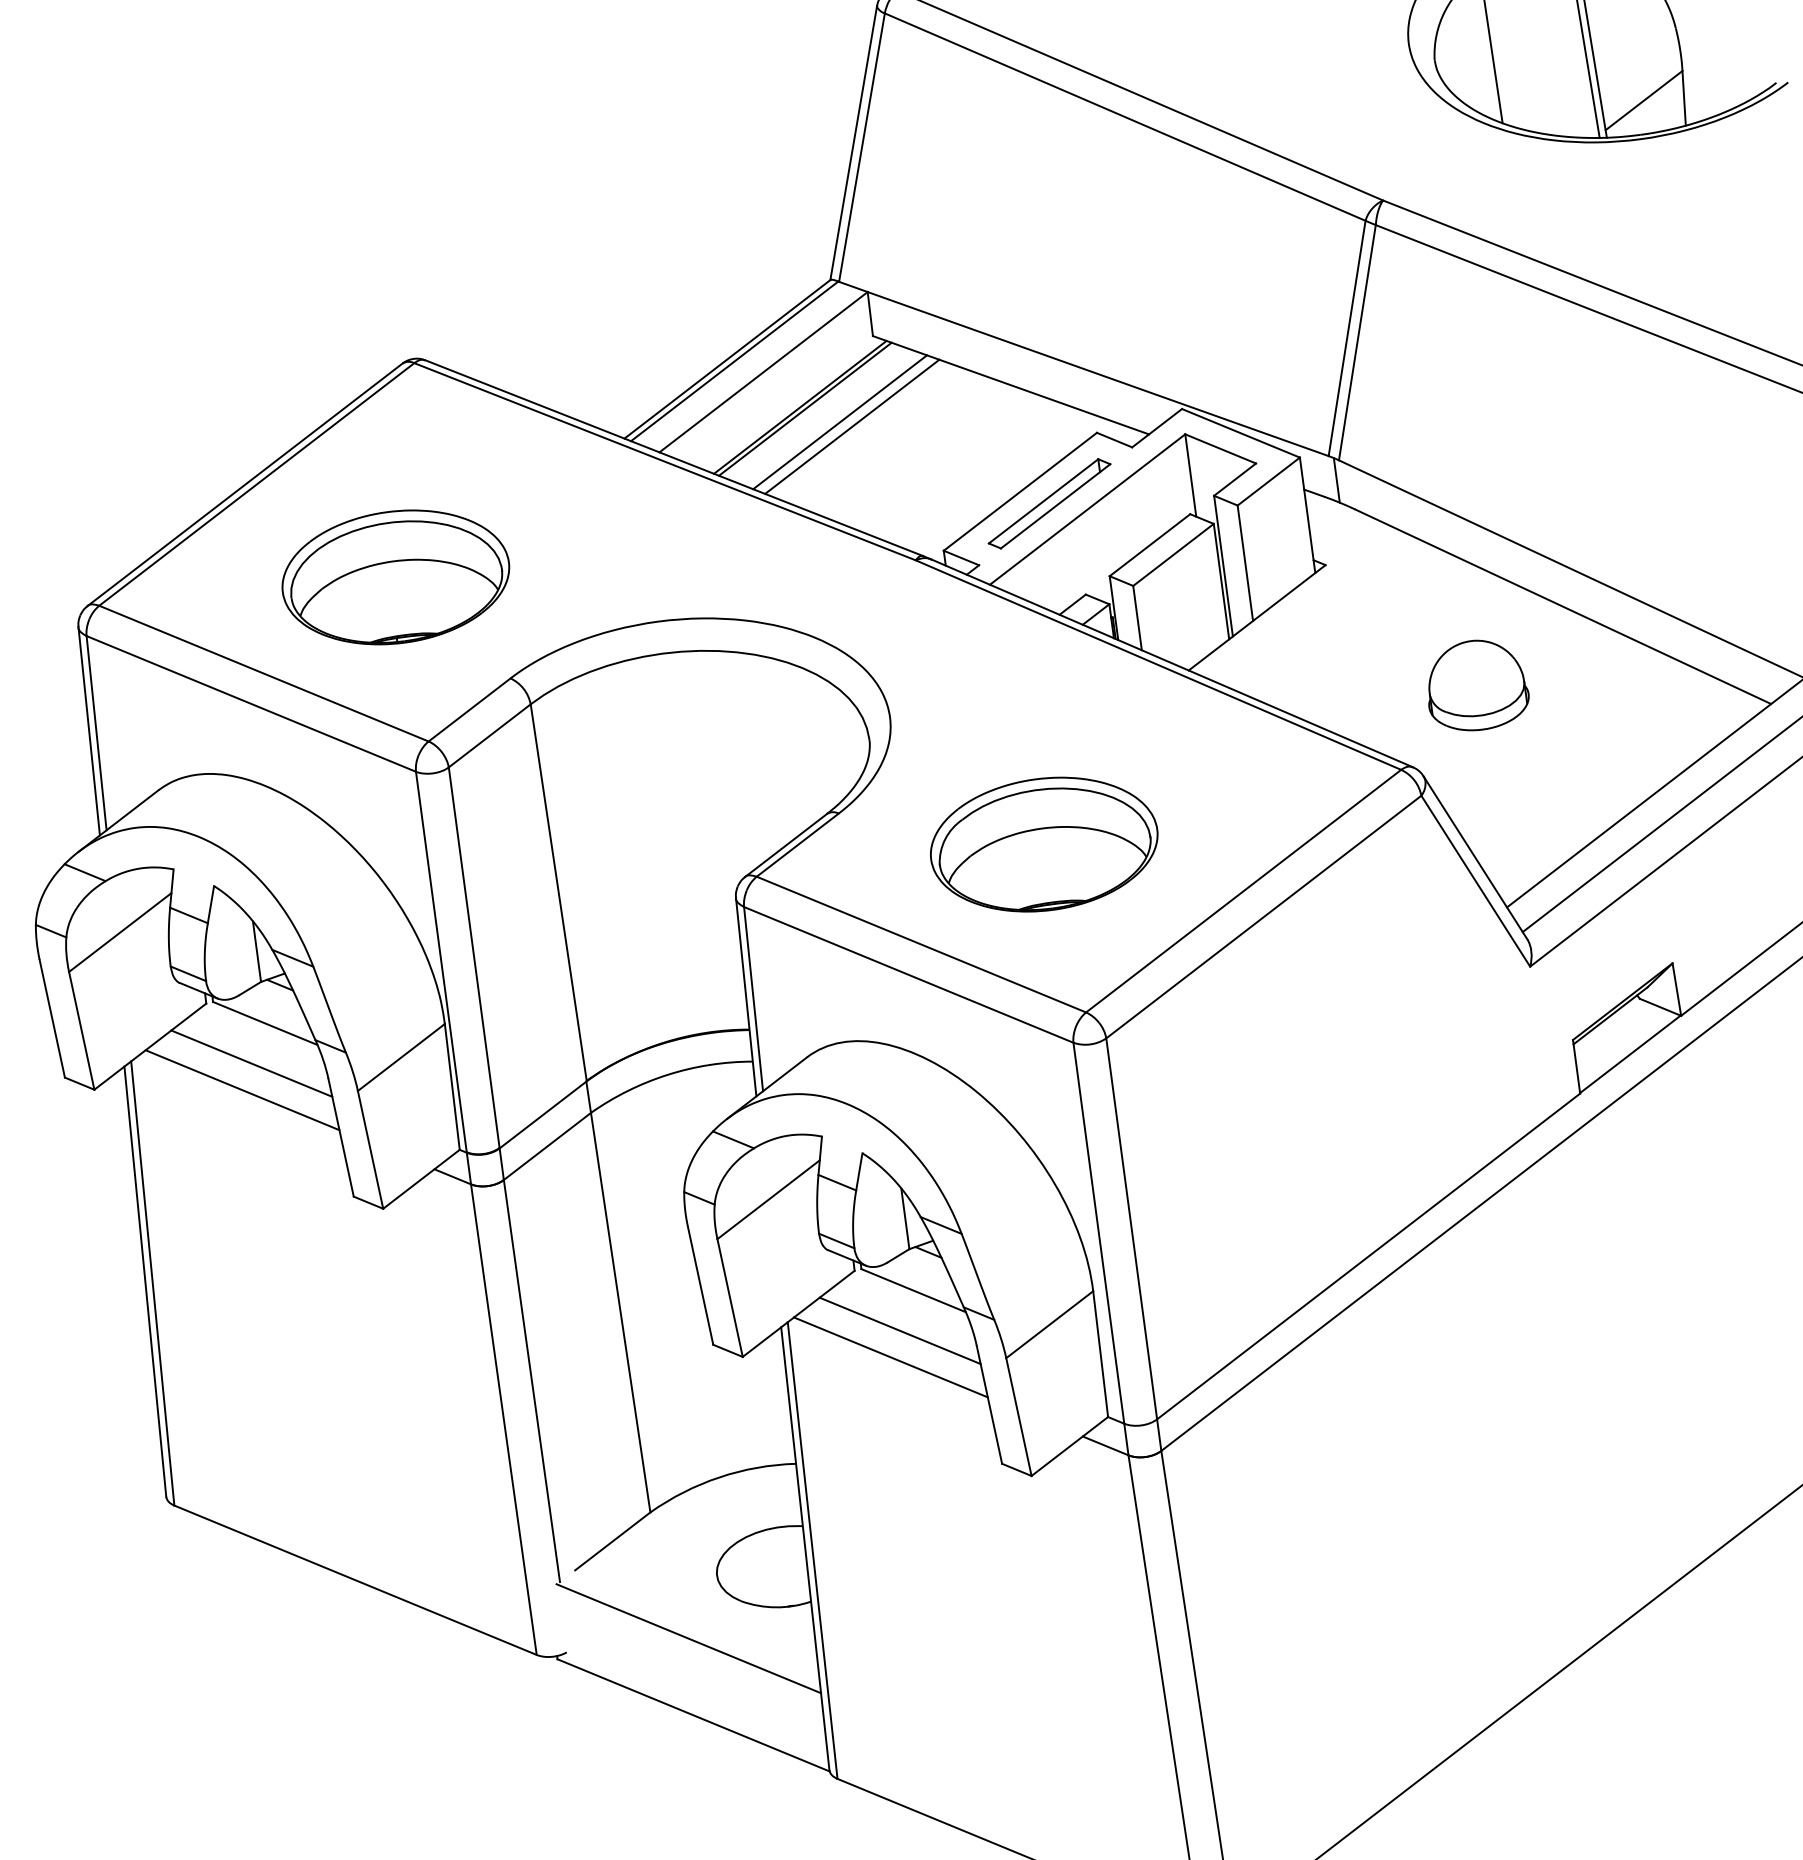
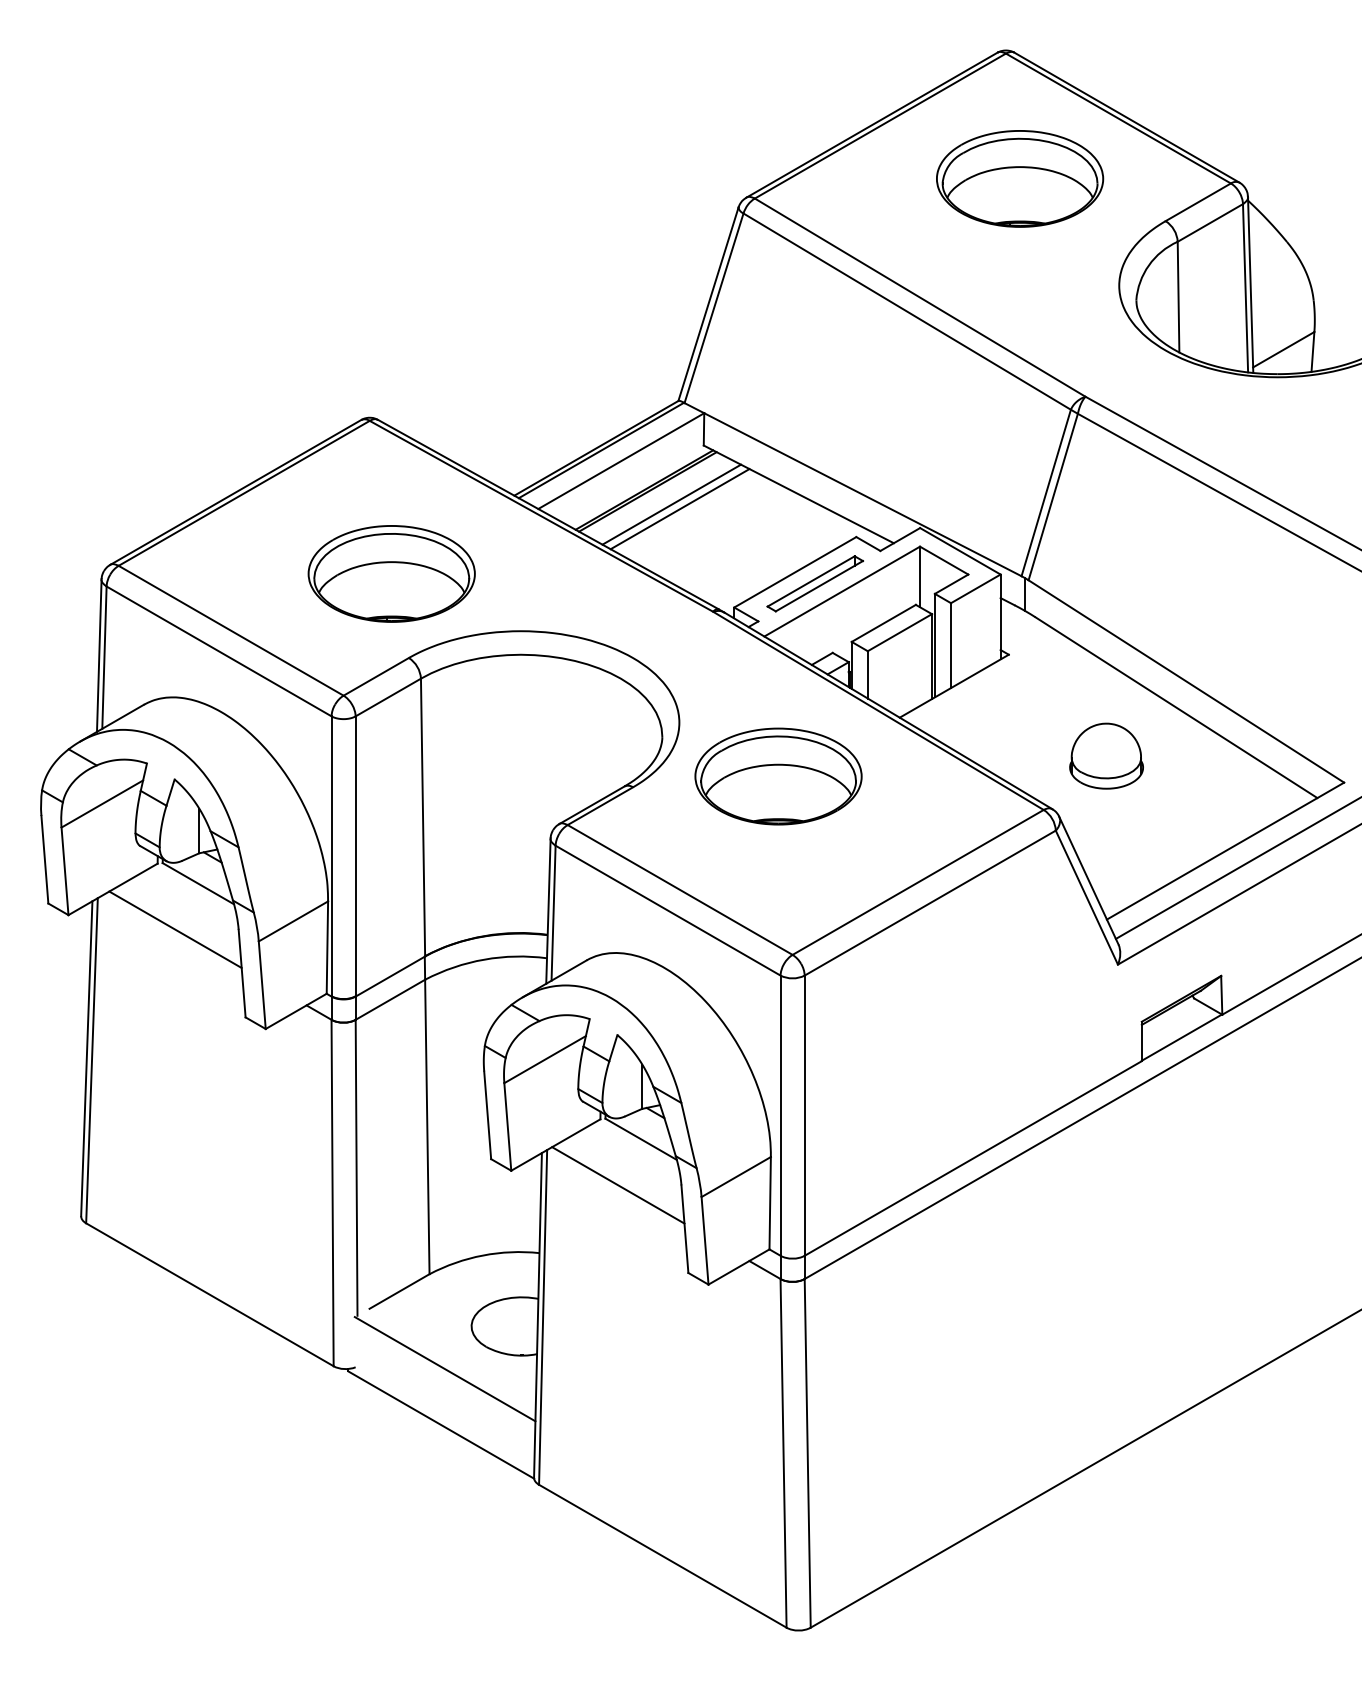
part: (395, 576) -> (391, 573), moved
part: (1044, 844) -> (778, 776), moved
line: (251, 1063) -> (184, 911), removed
line: (900, 1330) -> (627, 1166), removed

